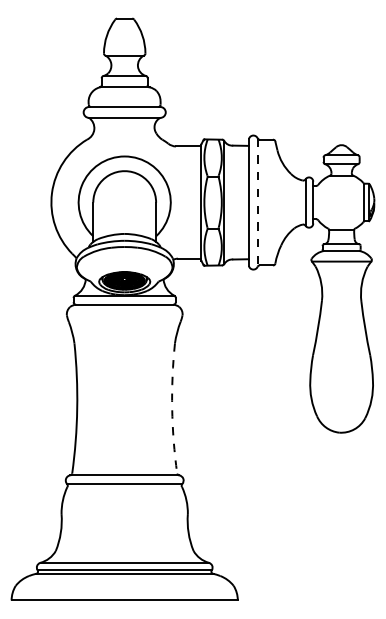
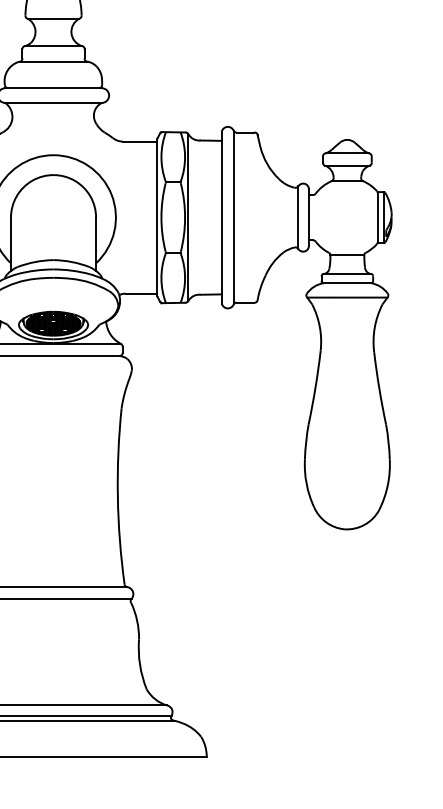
line: (257, 203) -> (233, 218), dashed -> solid
arc: (172, 408) -> (118, 496), dashed -> solid

